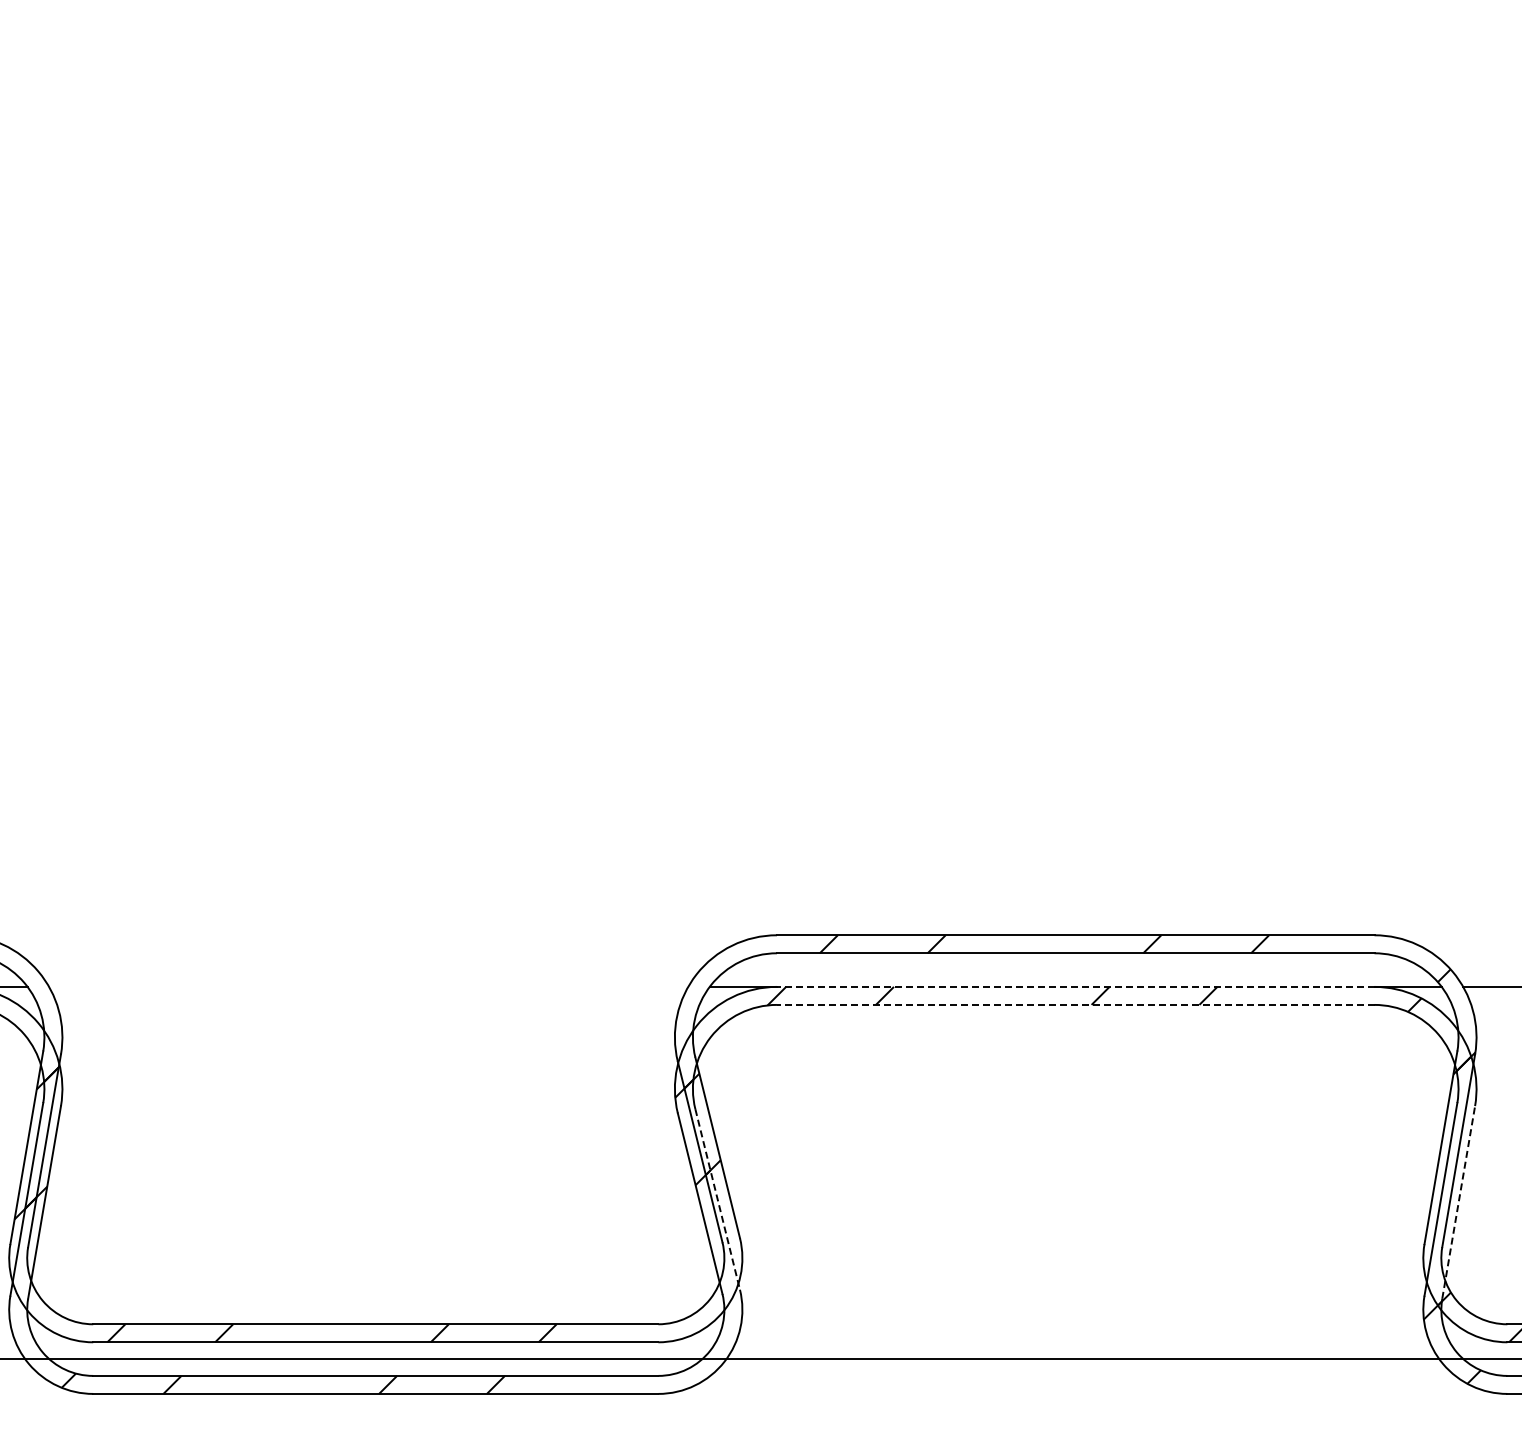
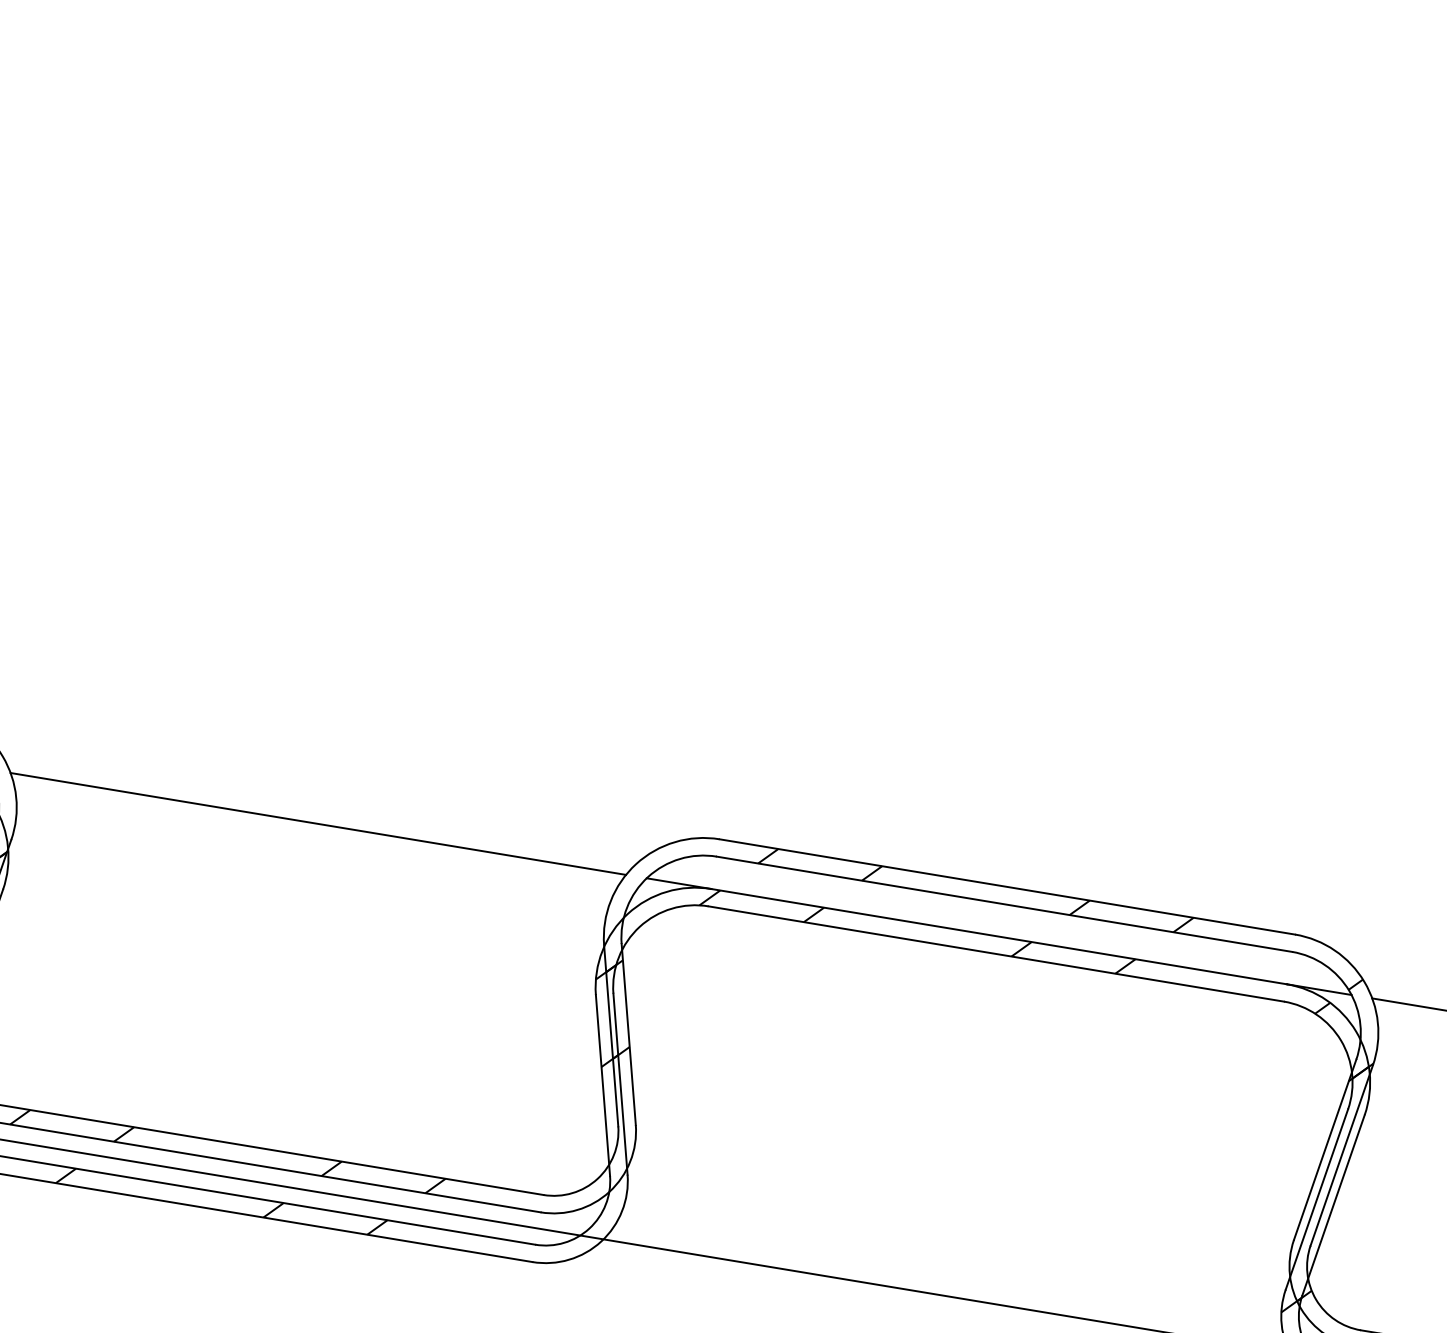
line: (368, 986) -> (318, 823), added
line: (1075, 986) -> (999, 936), dashed -> solid
line: (1075, 1004) -> (996, 953), dashed -> solid
line: (717, 1199) -> (620, 1084), dashed -> solid
line: (1458, 1202) -> (1333, 1205), dashed -> solid

